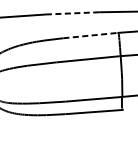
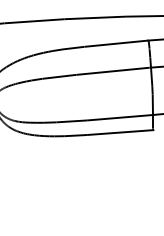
line: (72, 13) -> (95, 17), dashed -> solid
line: (90, 35) -> (116, 43), dashed -> solid

